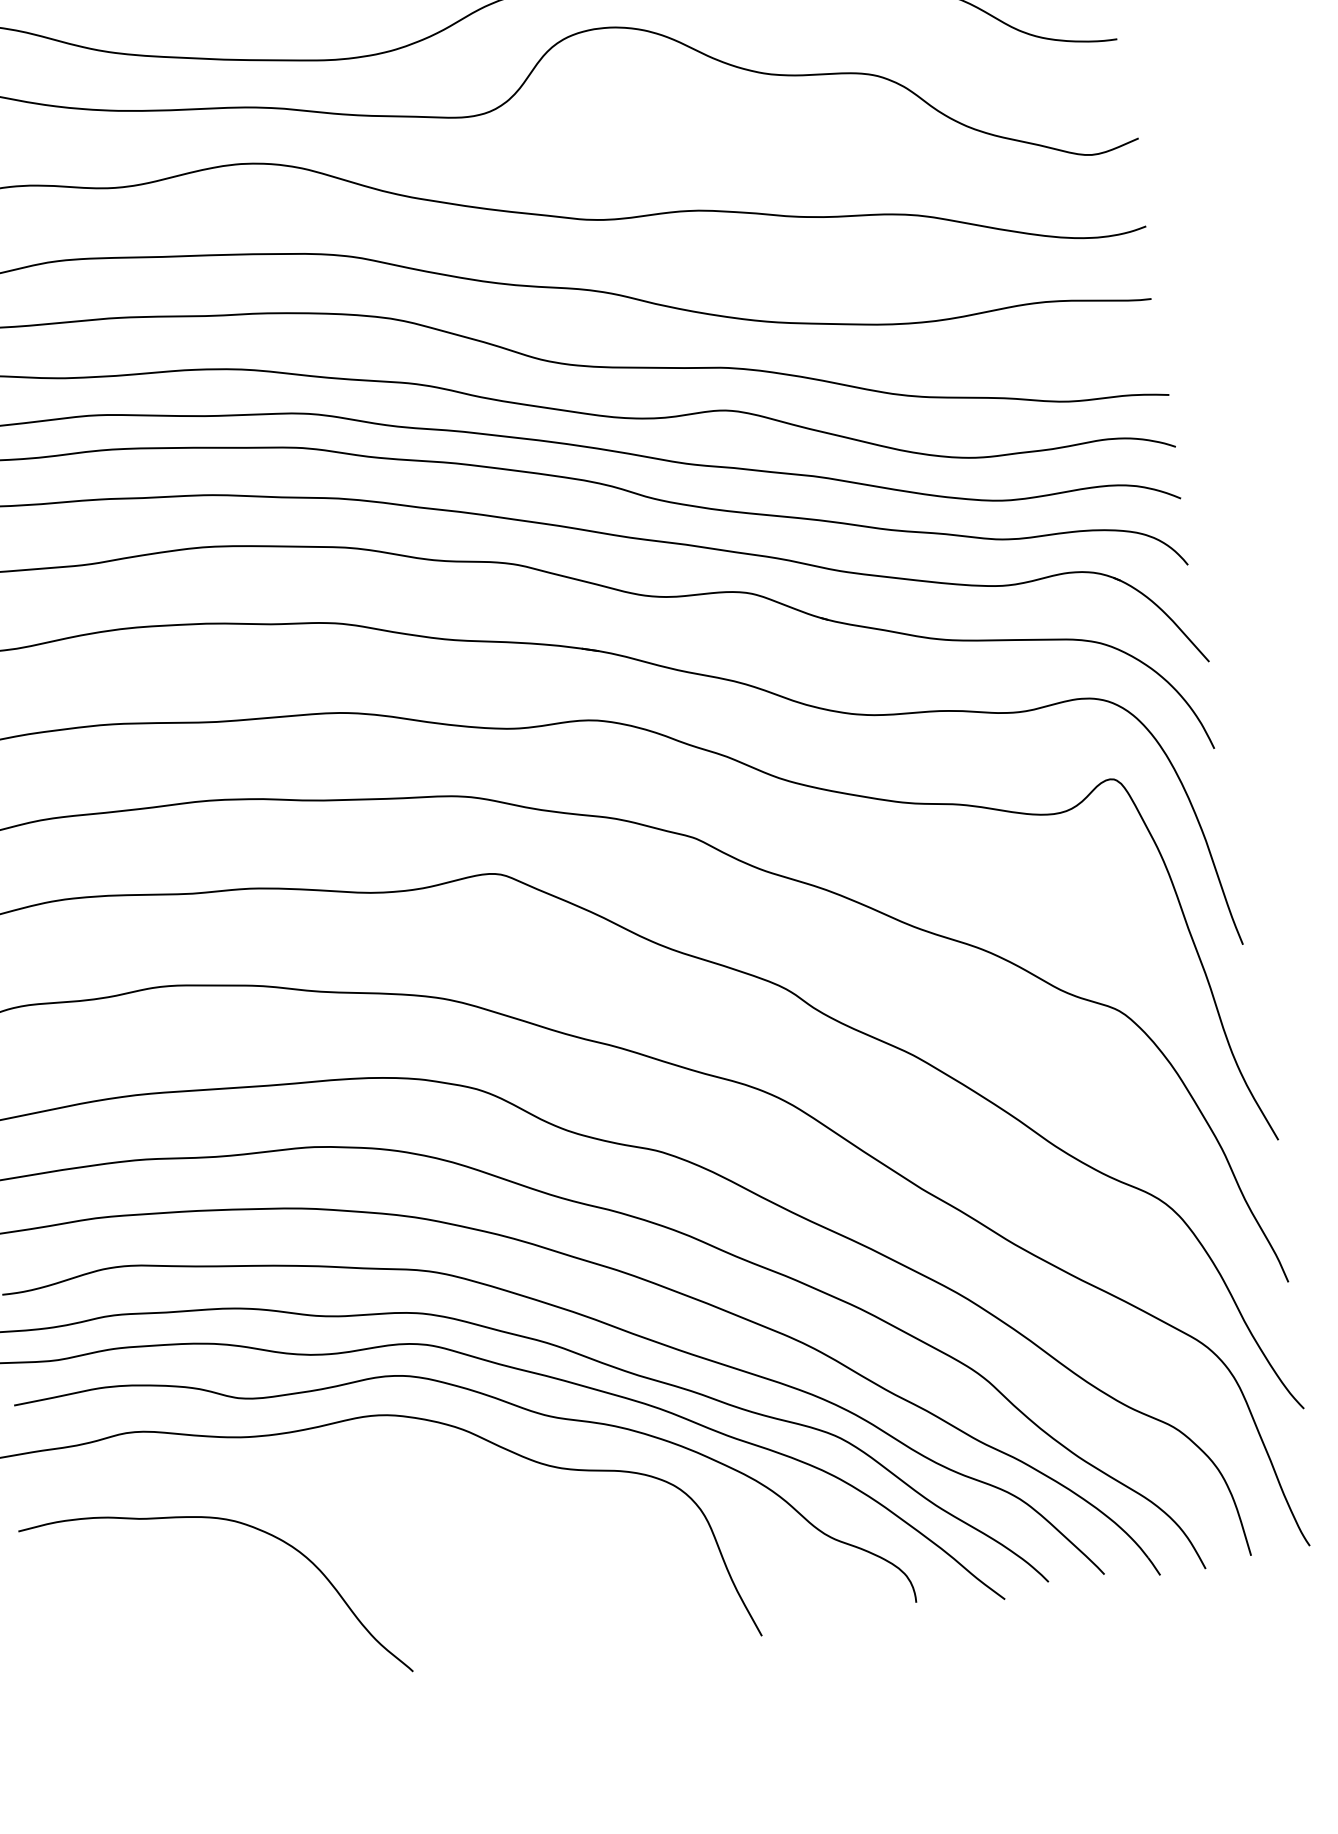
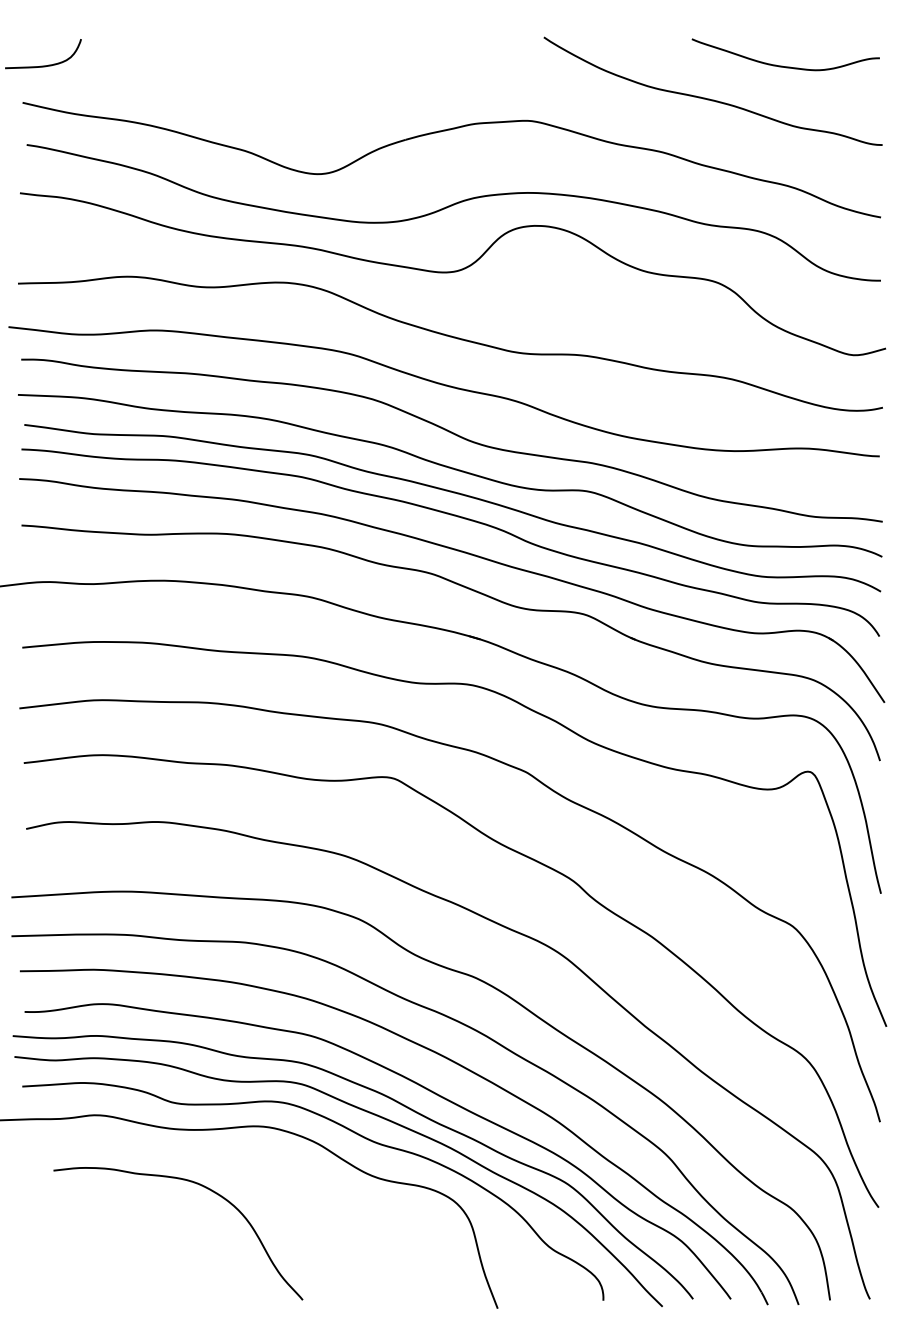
curve: (232, 1522) -> (196, 1184), moved

